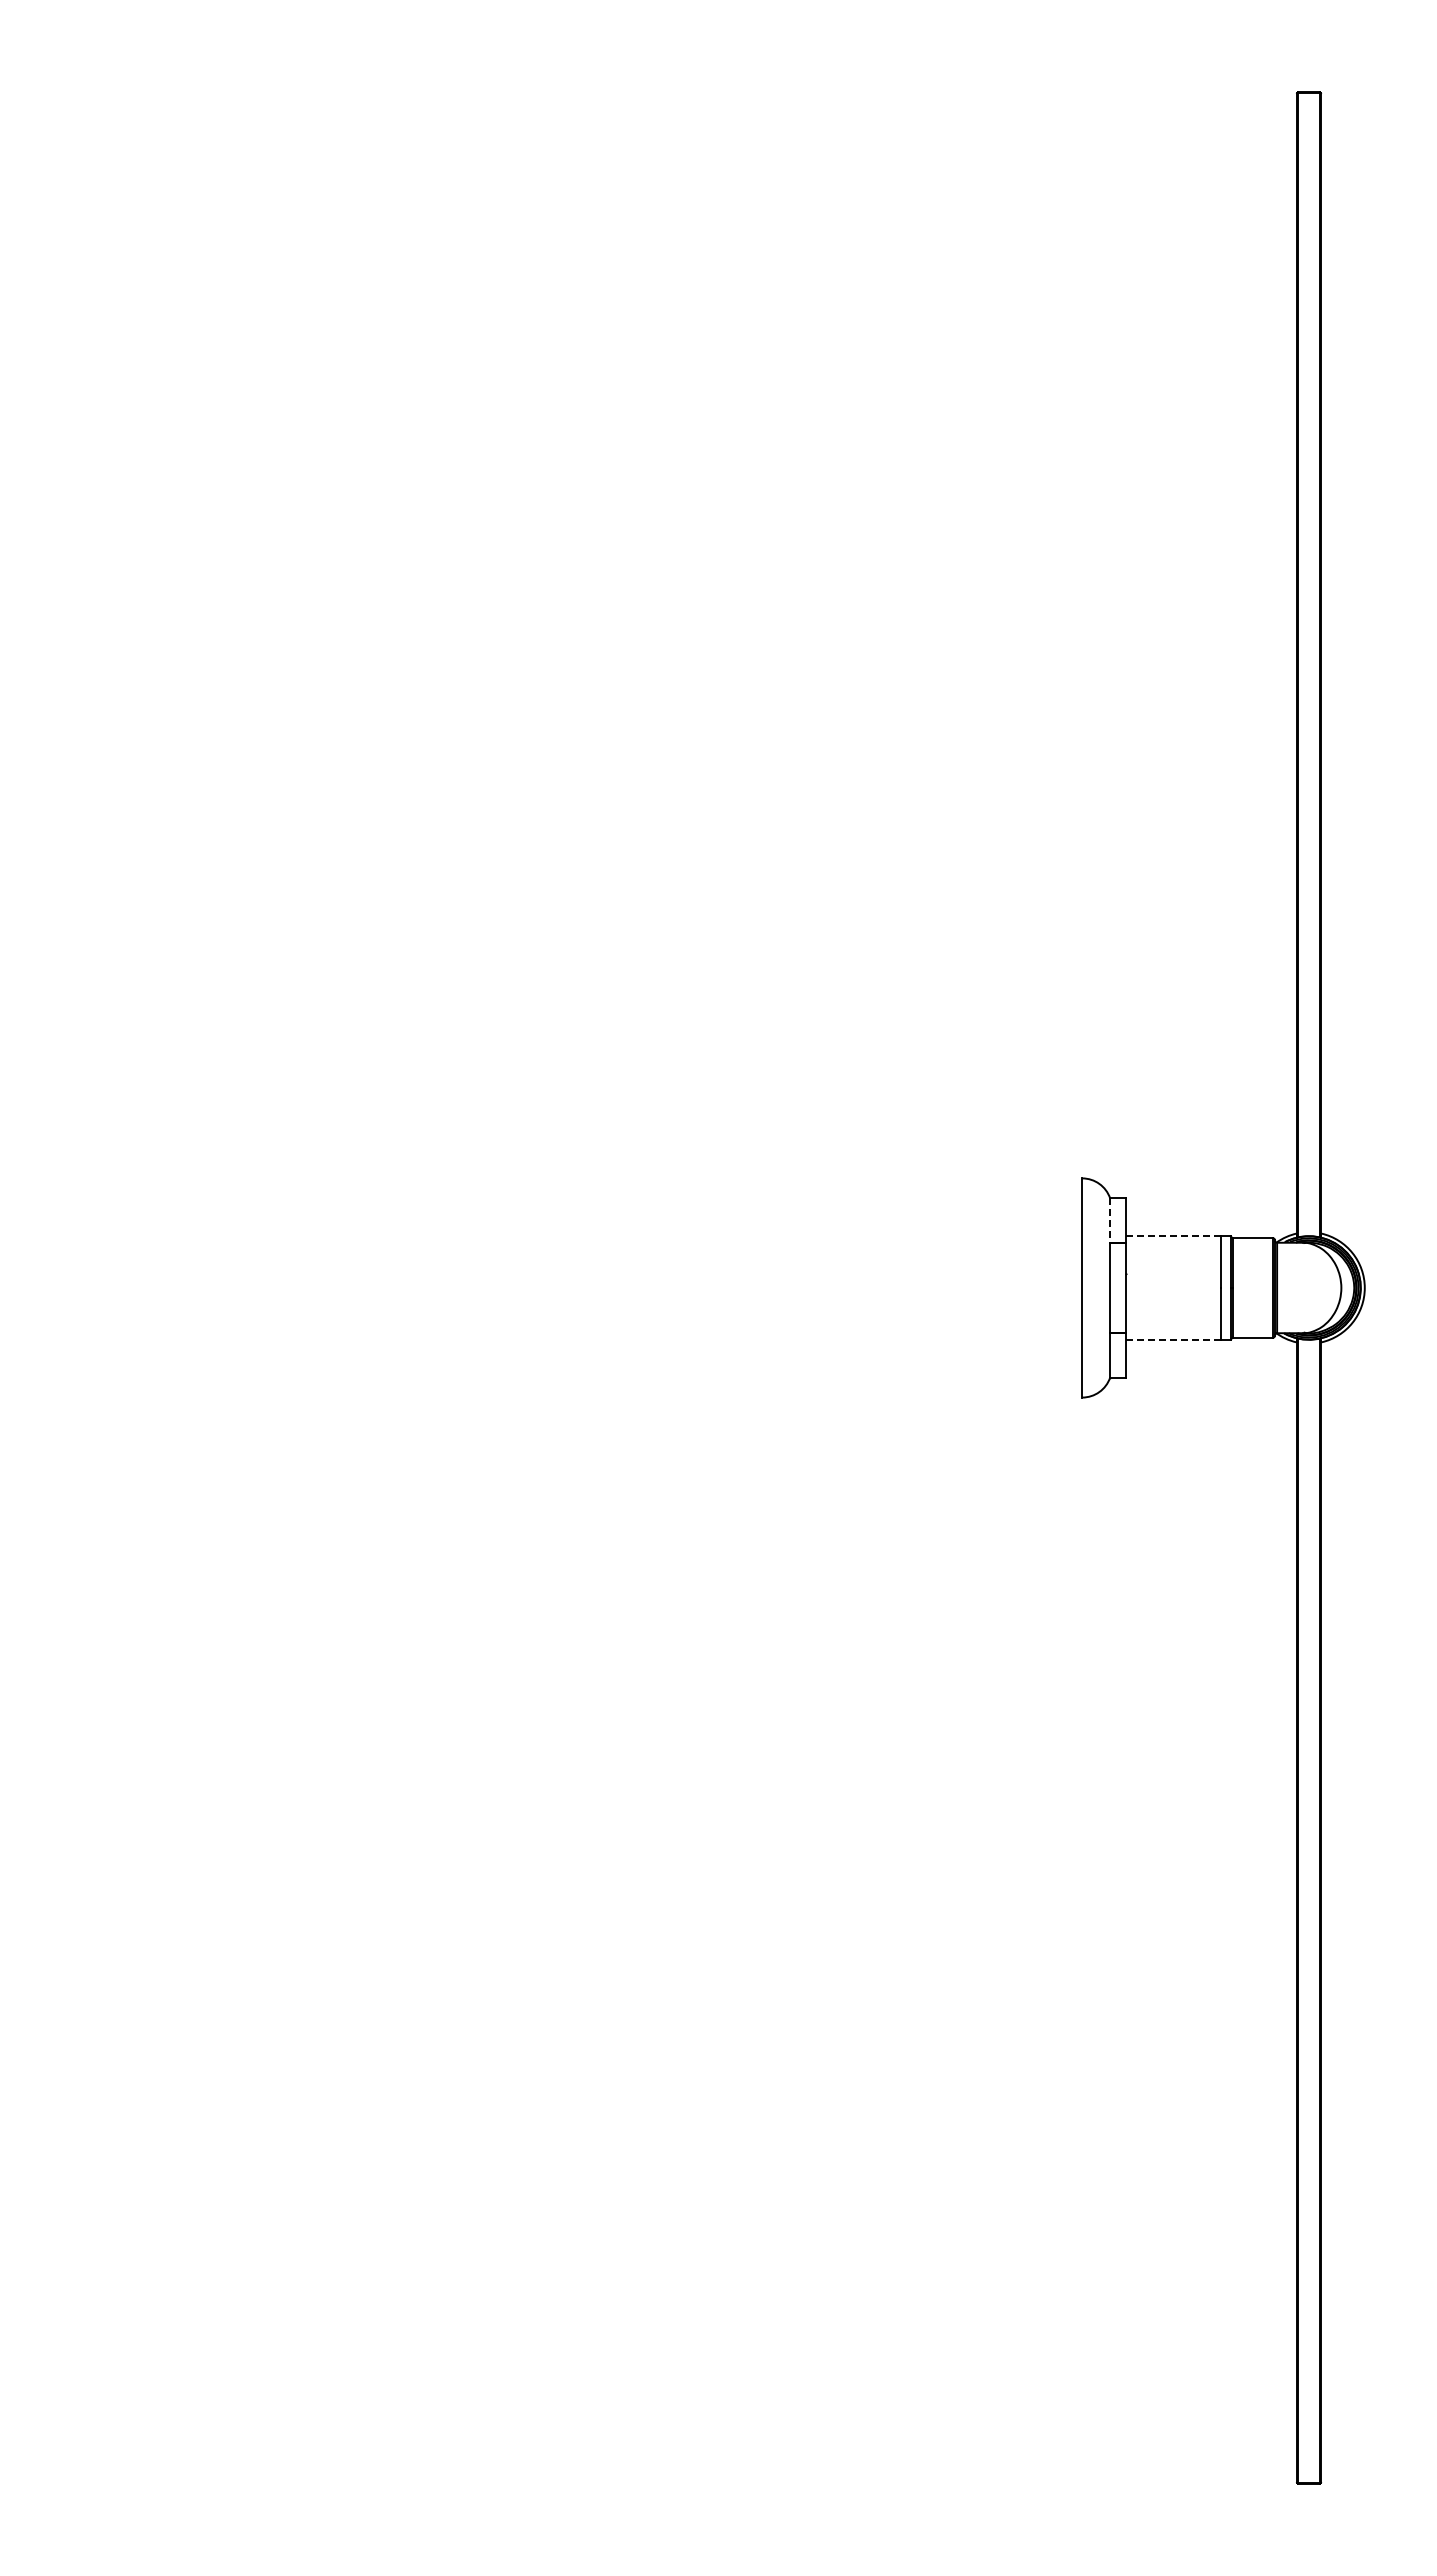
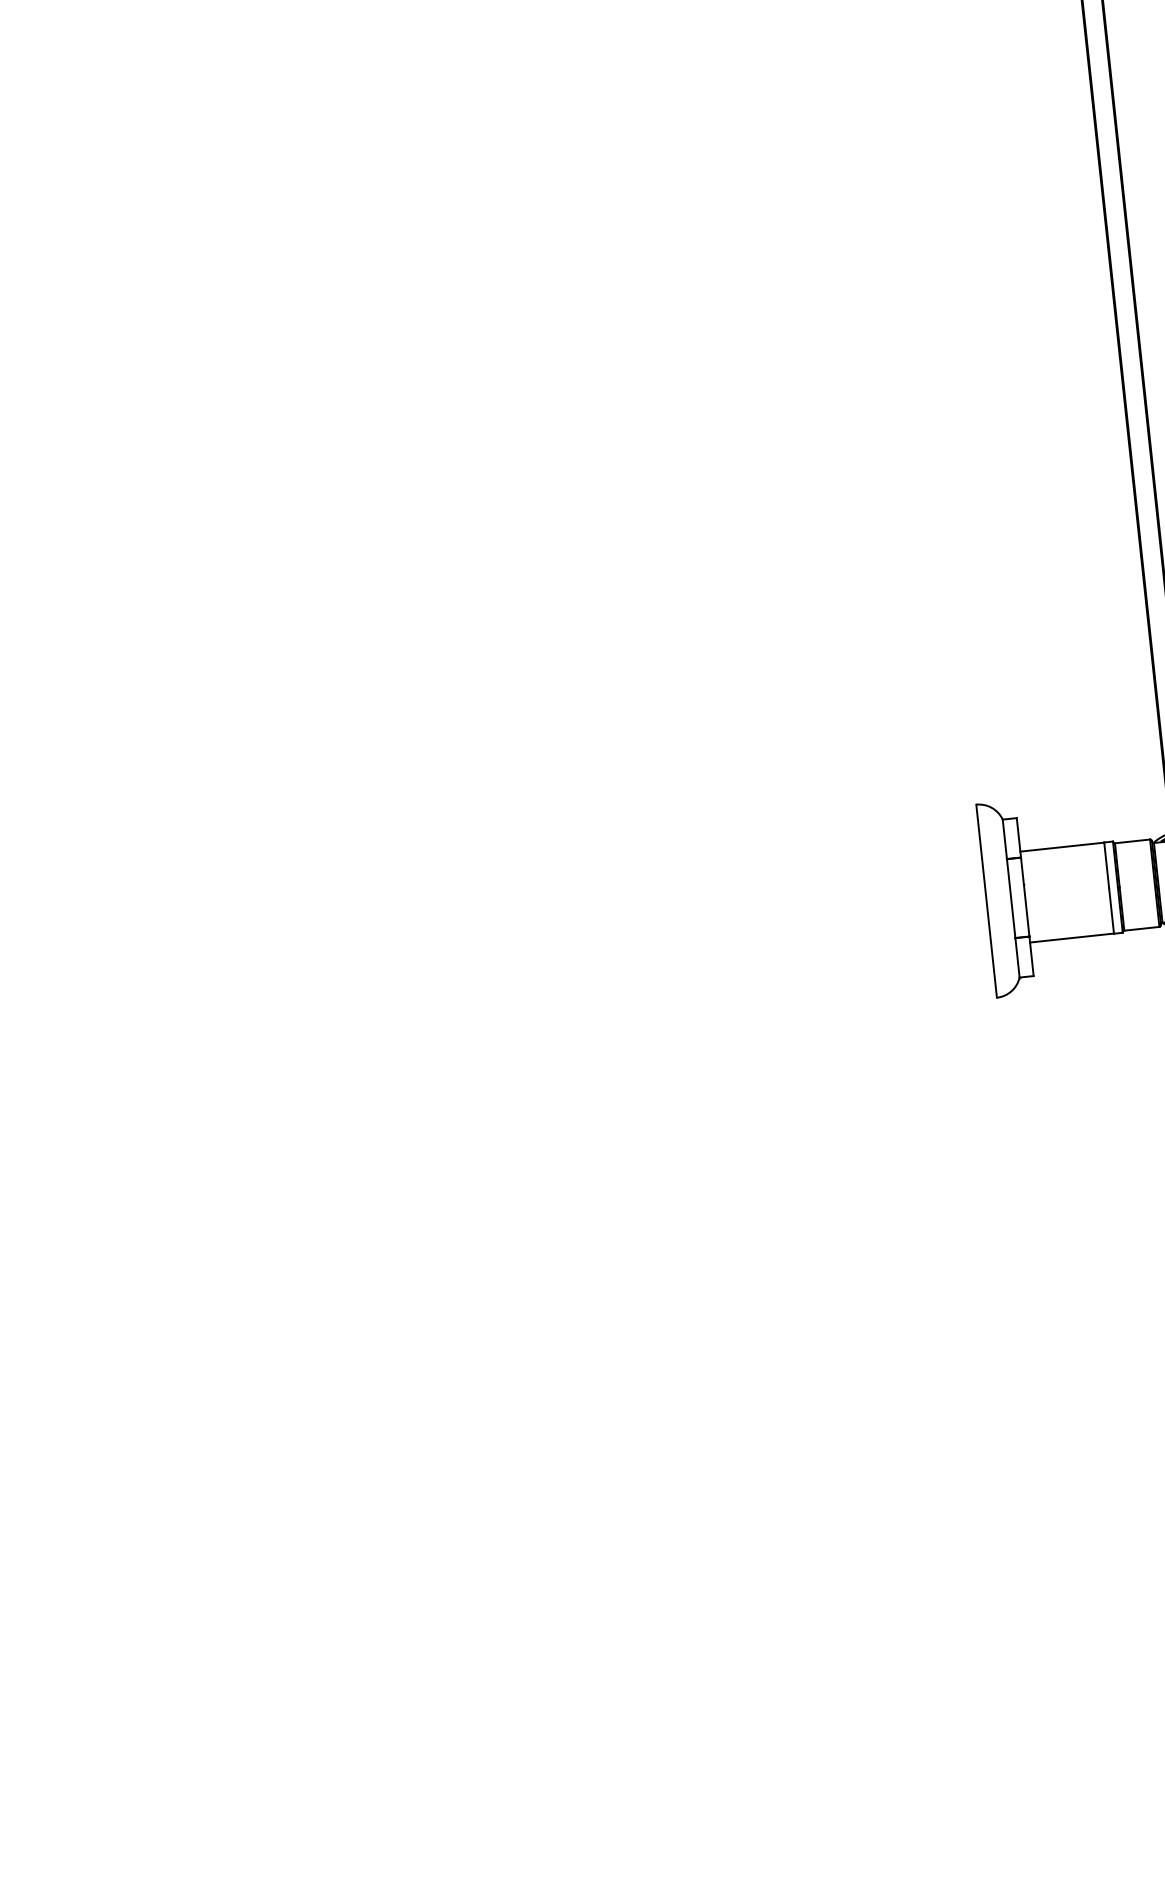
line: (1110, 1221) -> (1005, 839), dashed -> solid
line: (1173, 1236) -> (1062, 847), dashed -> solid
line: (1173, 1339) -> (1071, 937), dashed -> solid

